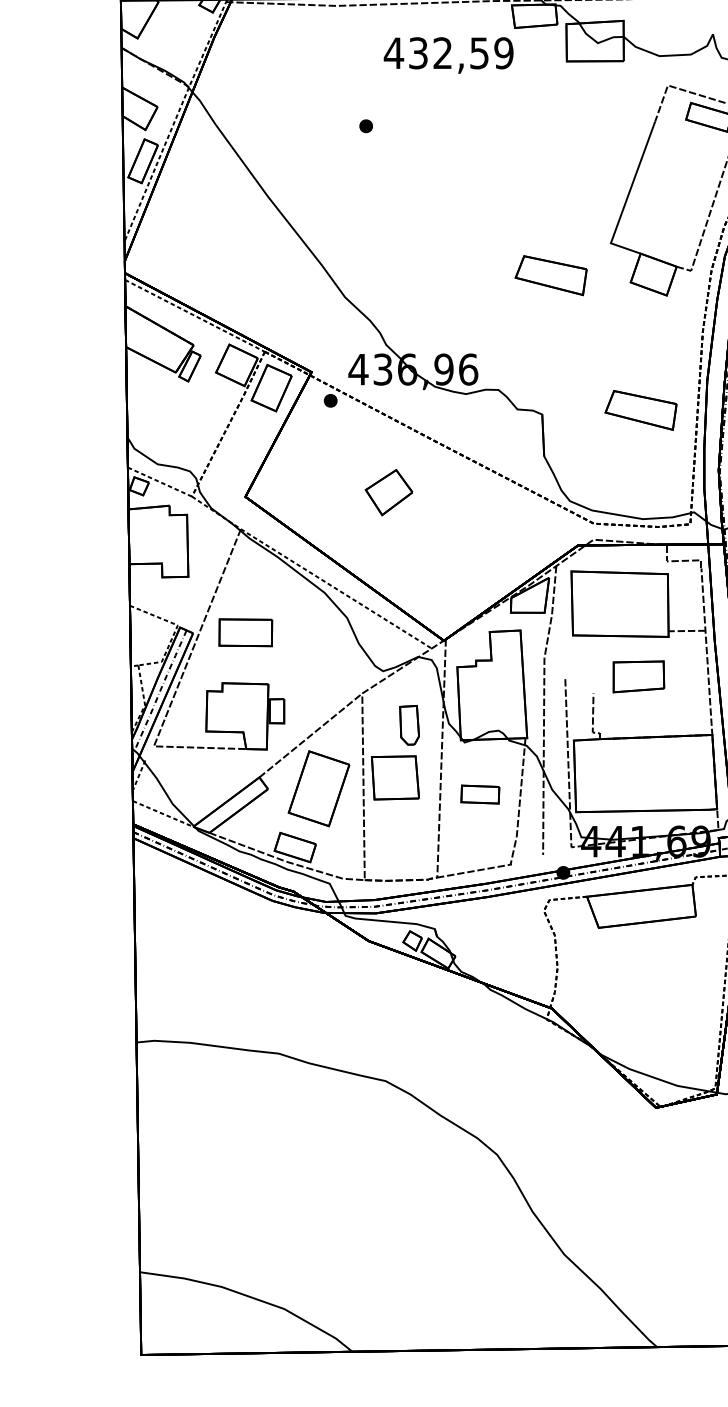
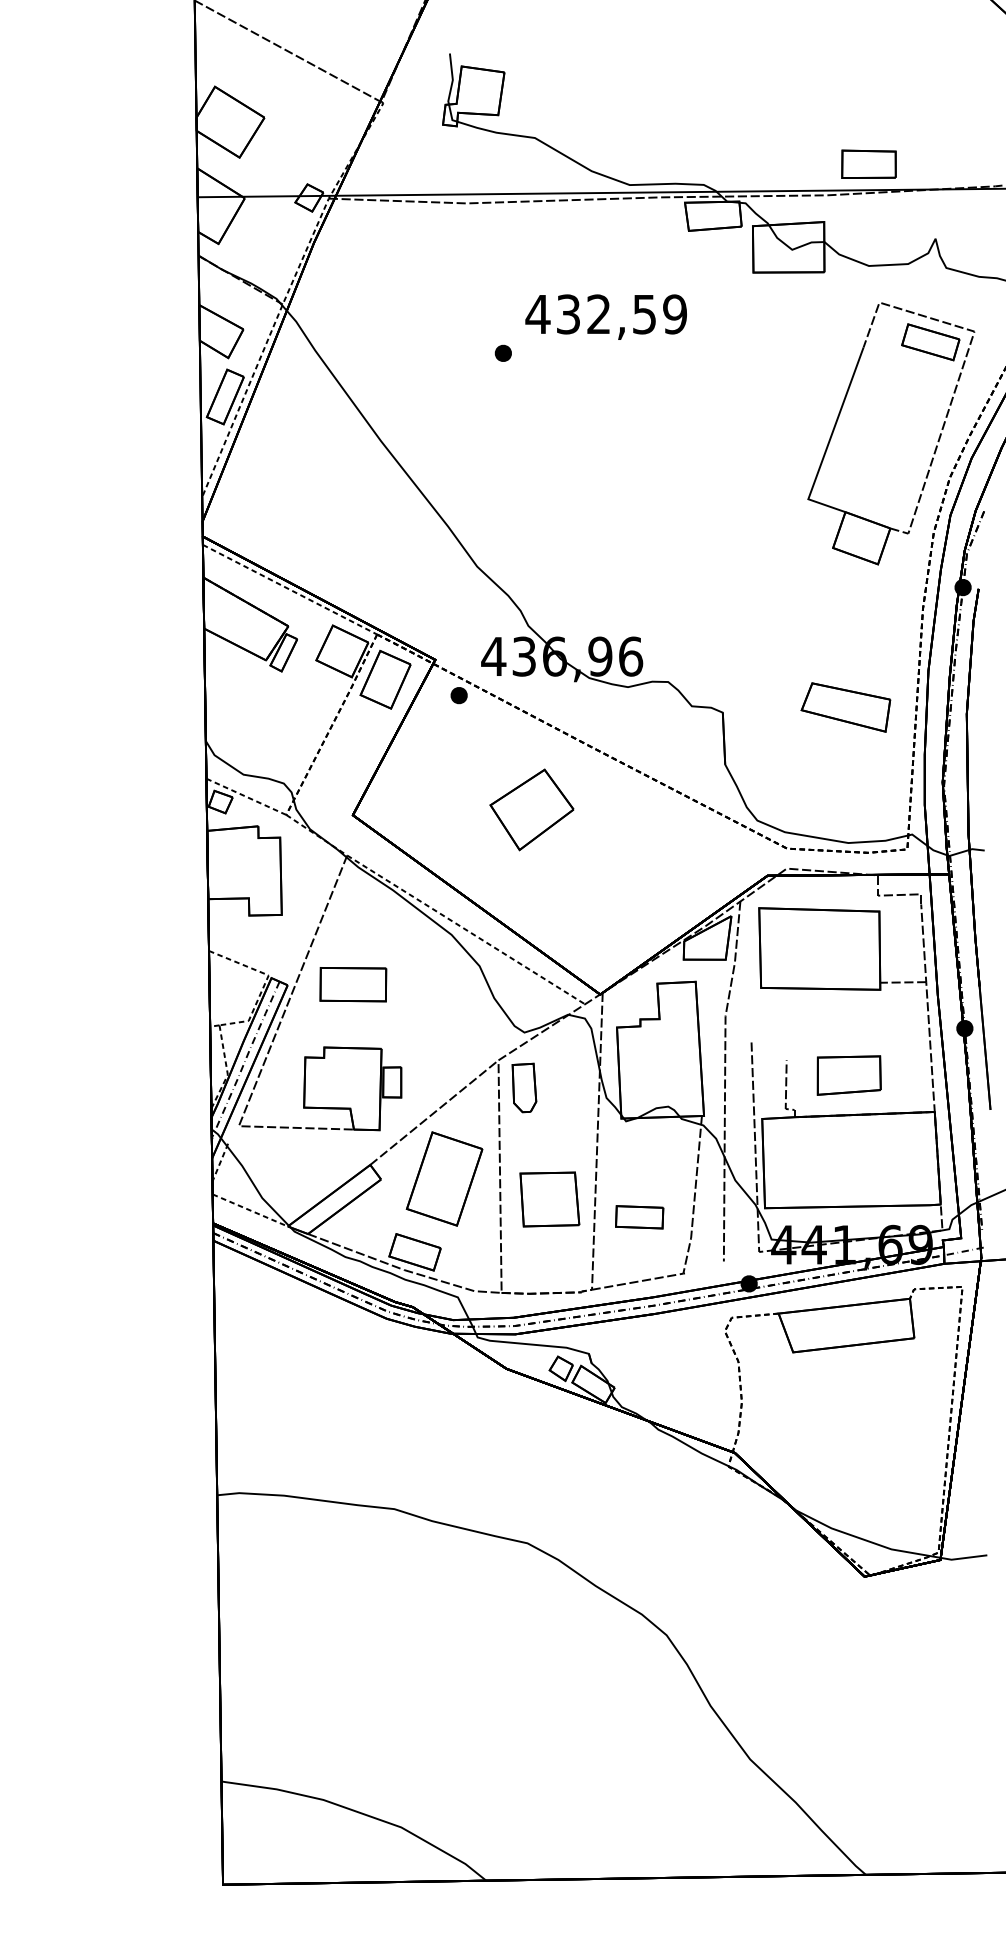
text: (448, 54) -> (605, 316), moved
part: (550, 275) -> (733, 539), removed
part: (388, 492) -> (531, 809), size x1.43
part: (638, 676) -> (848, 1075), moved
part: (409, 724) -> (524, 1087), moved
part: (395, 777) -> (549, 1199), moved
part: (480, 794) -> (639, 1217), moved

